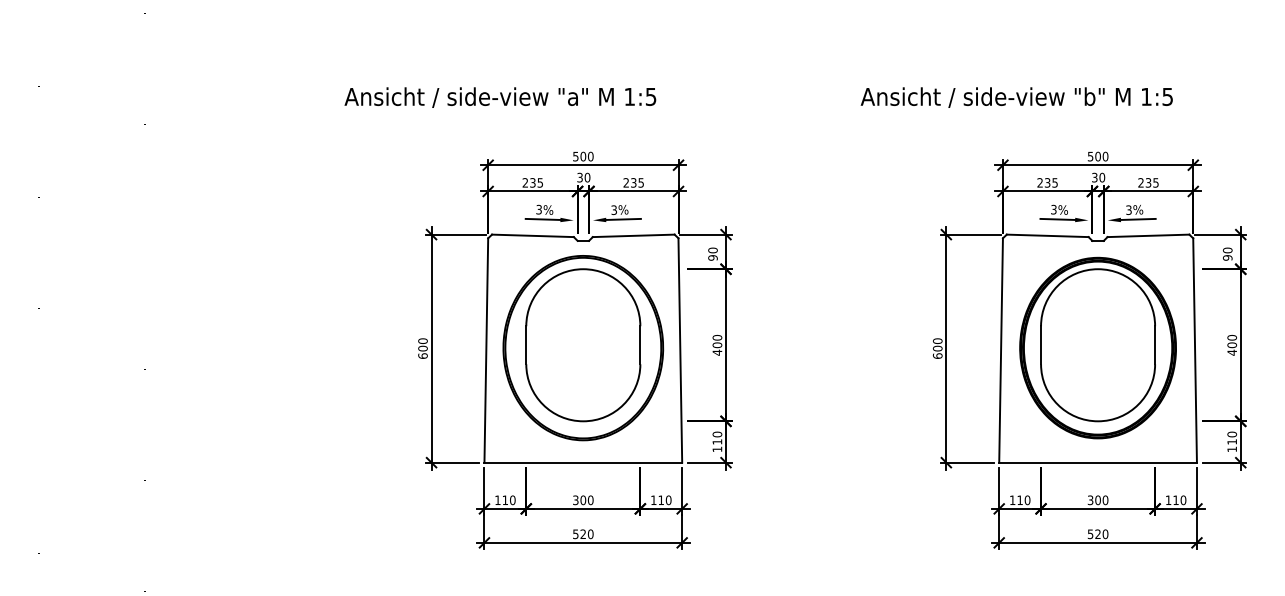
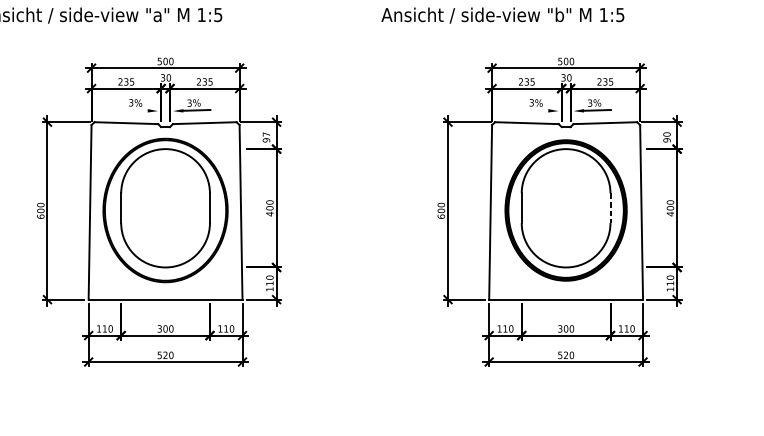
line: (542, 218) -> (133, 109), removed
line: (1057, 218) -> (534, 109), removed
text: (712, 250) -> (266, 134), 90 -> 97
line: (1155, 345) -> (610, 208), solid -> dashed

